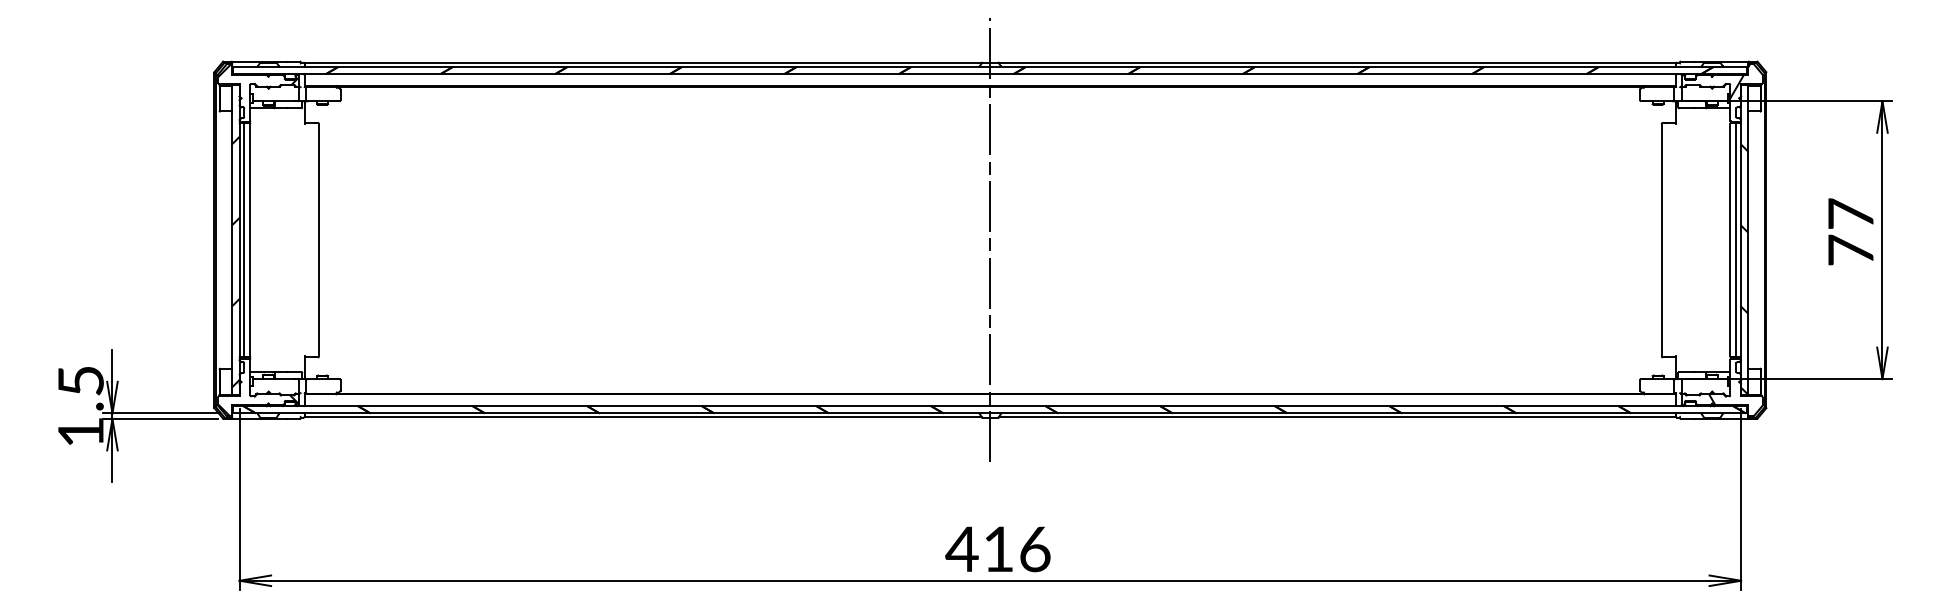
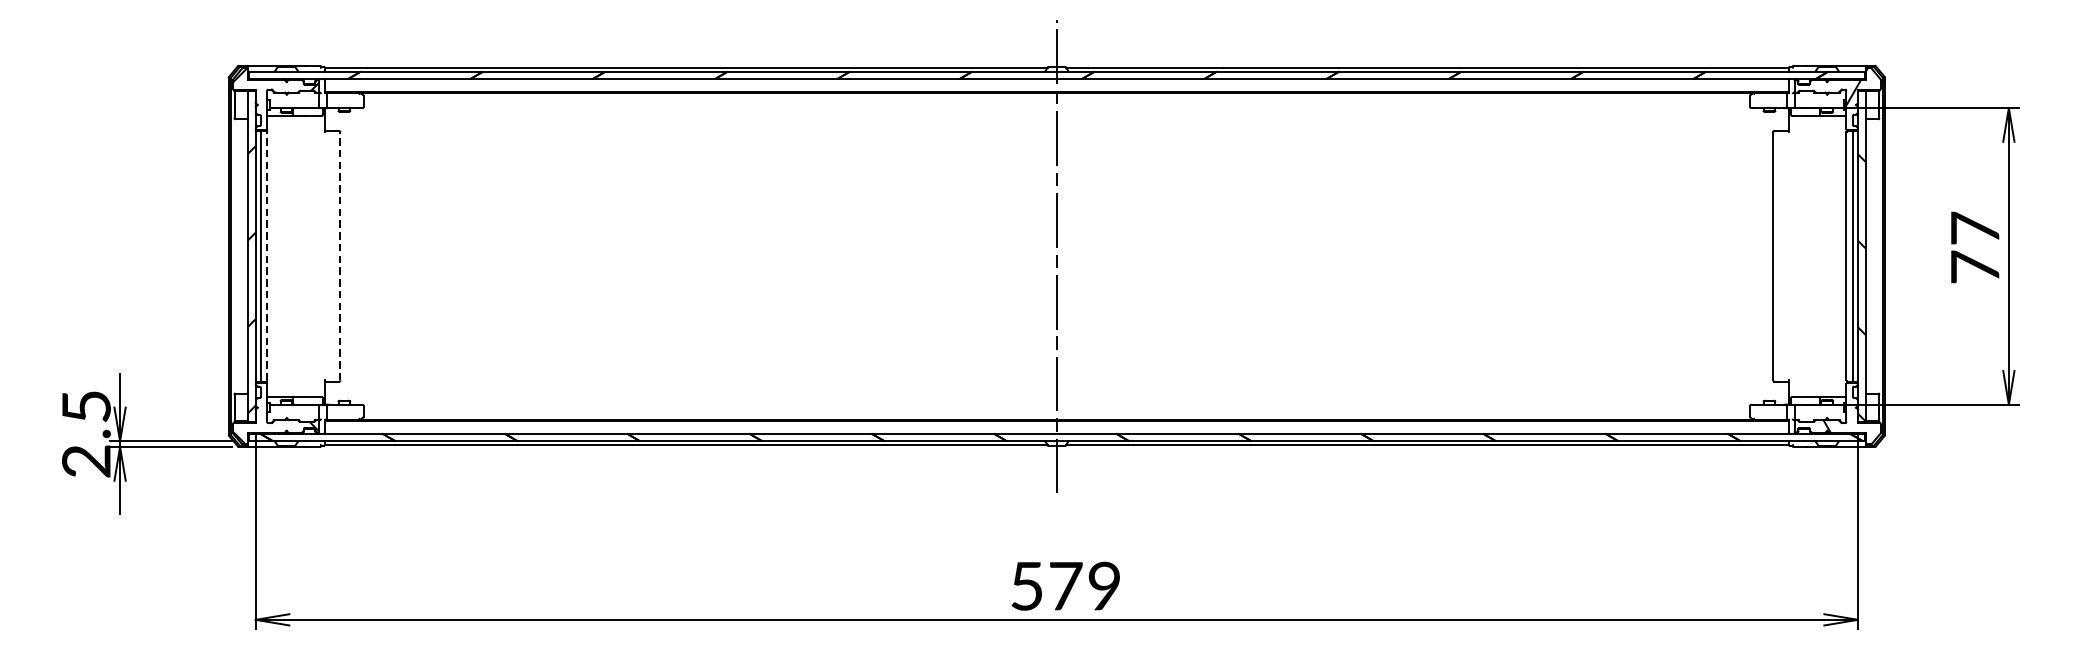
line: (250, 239) -> (267, 255), solid -> dashed
line: (318, 239) -> (339, 255), solid -> dashed
text: (80, 432) -> (85, 461), 1.5 -> 2.5
text: (997, 549) -> (1064, 586), 416 -> 579

